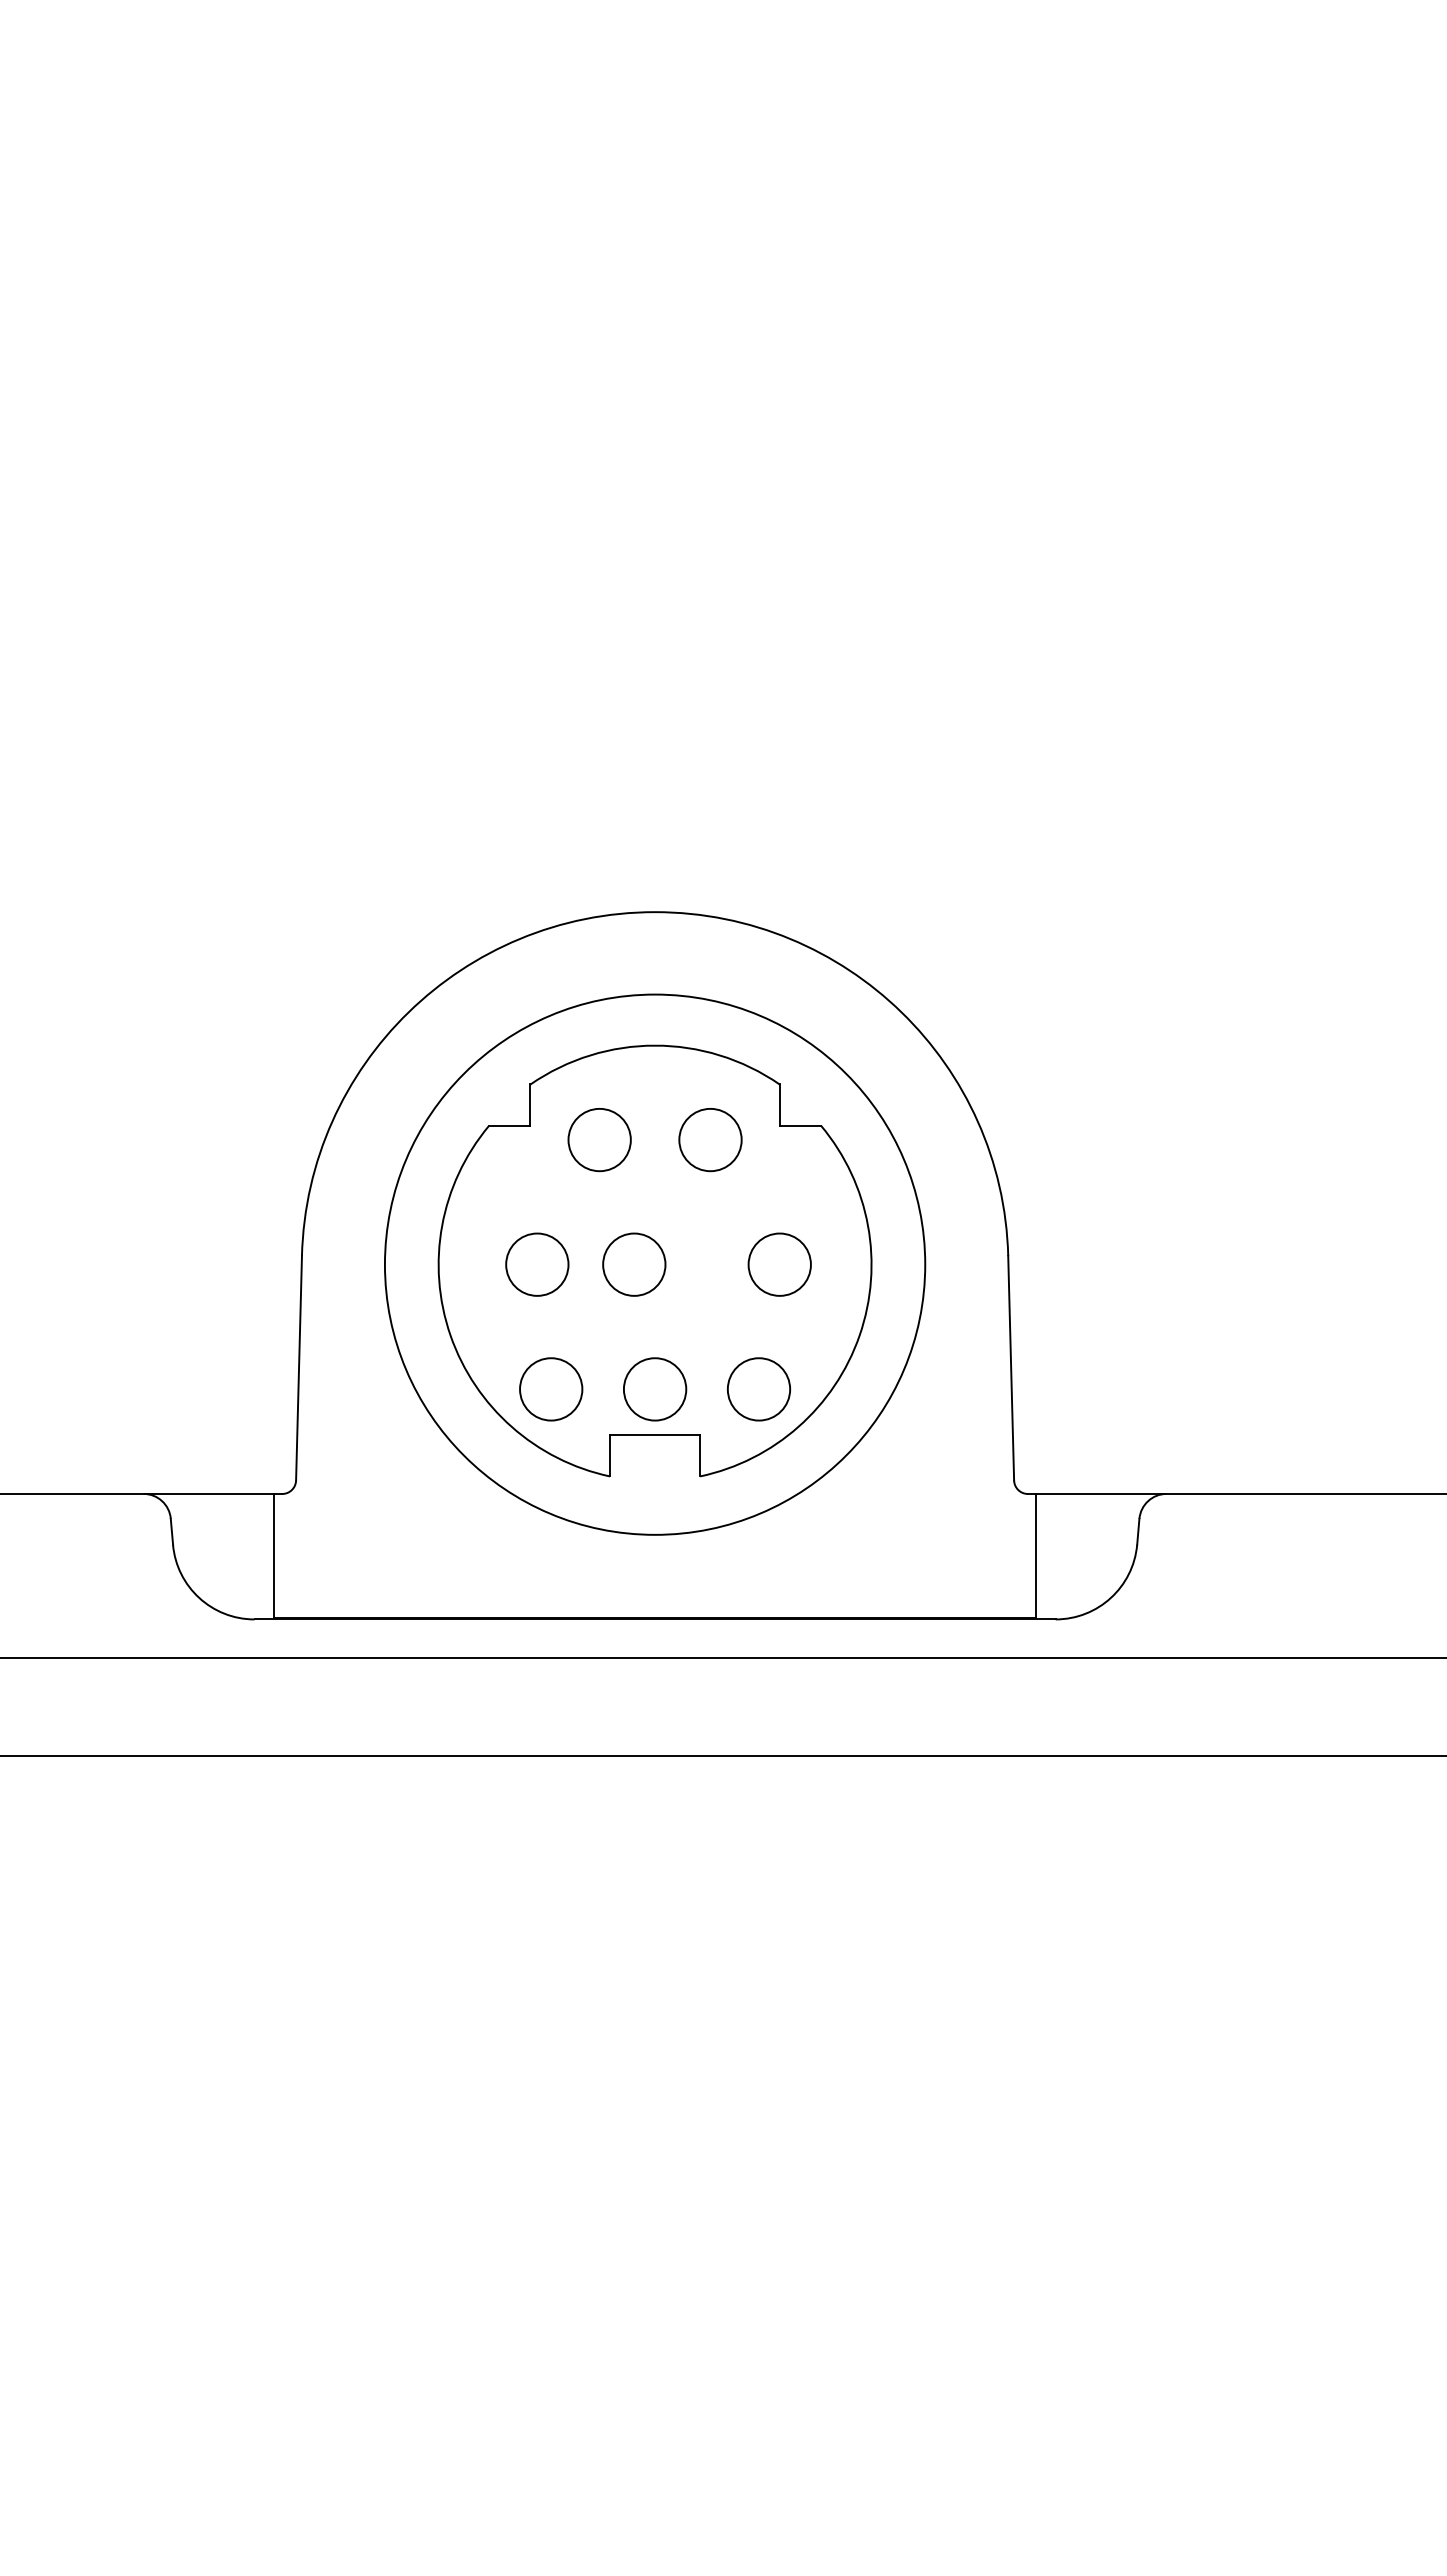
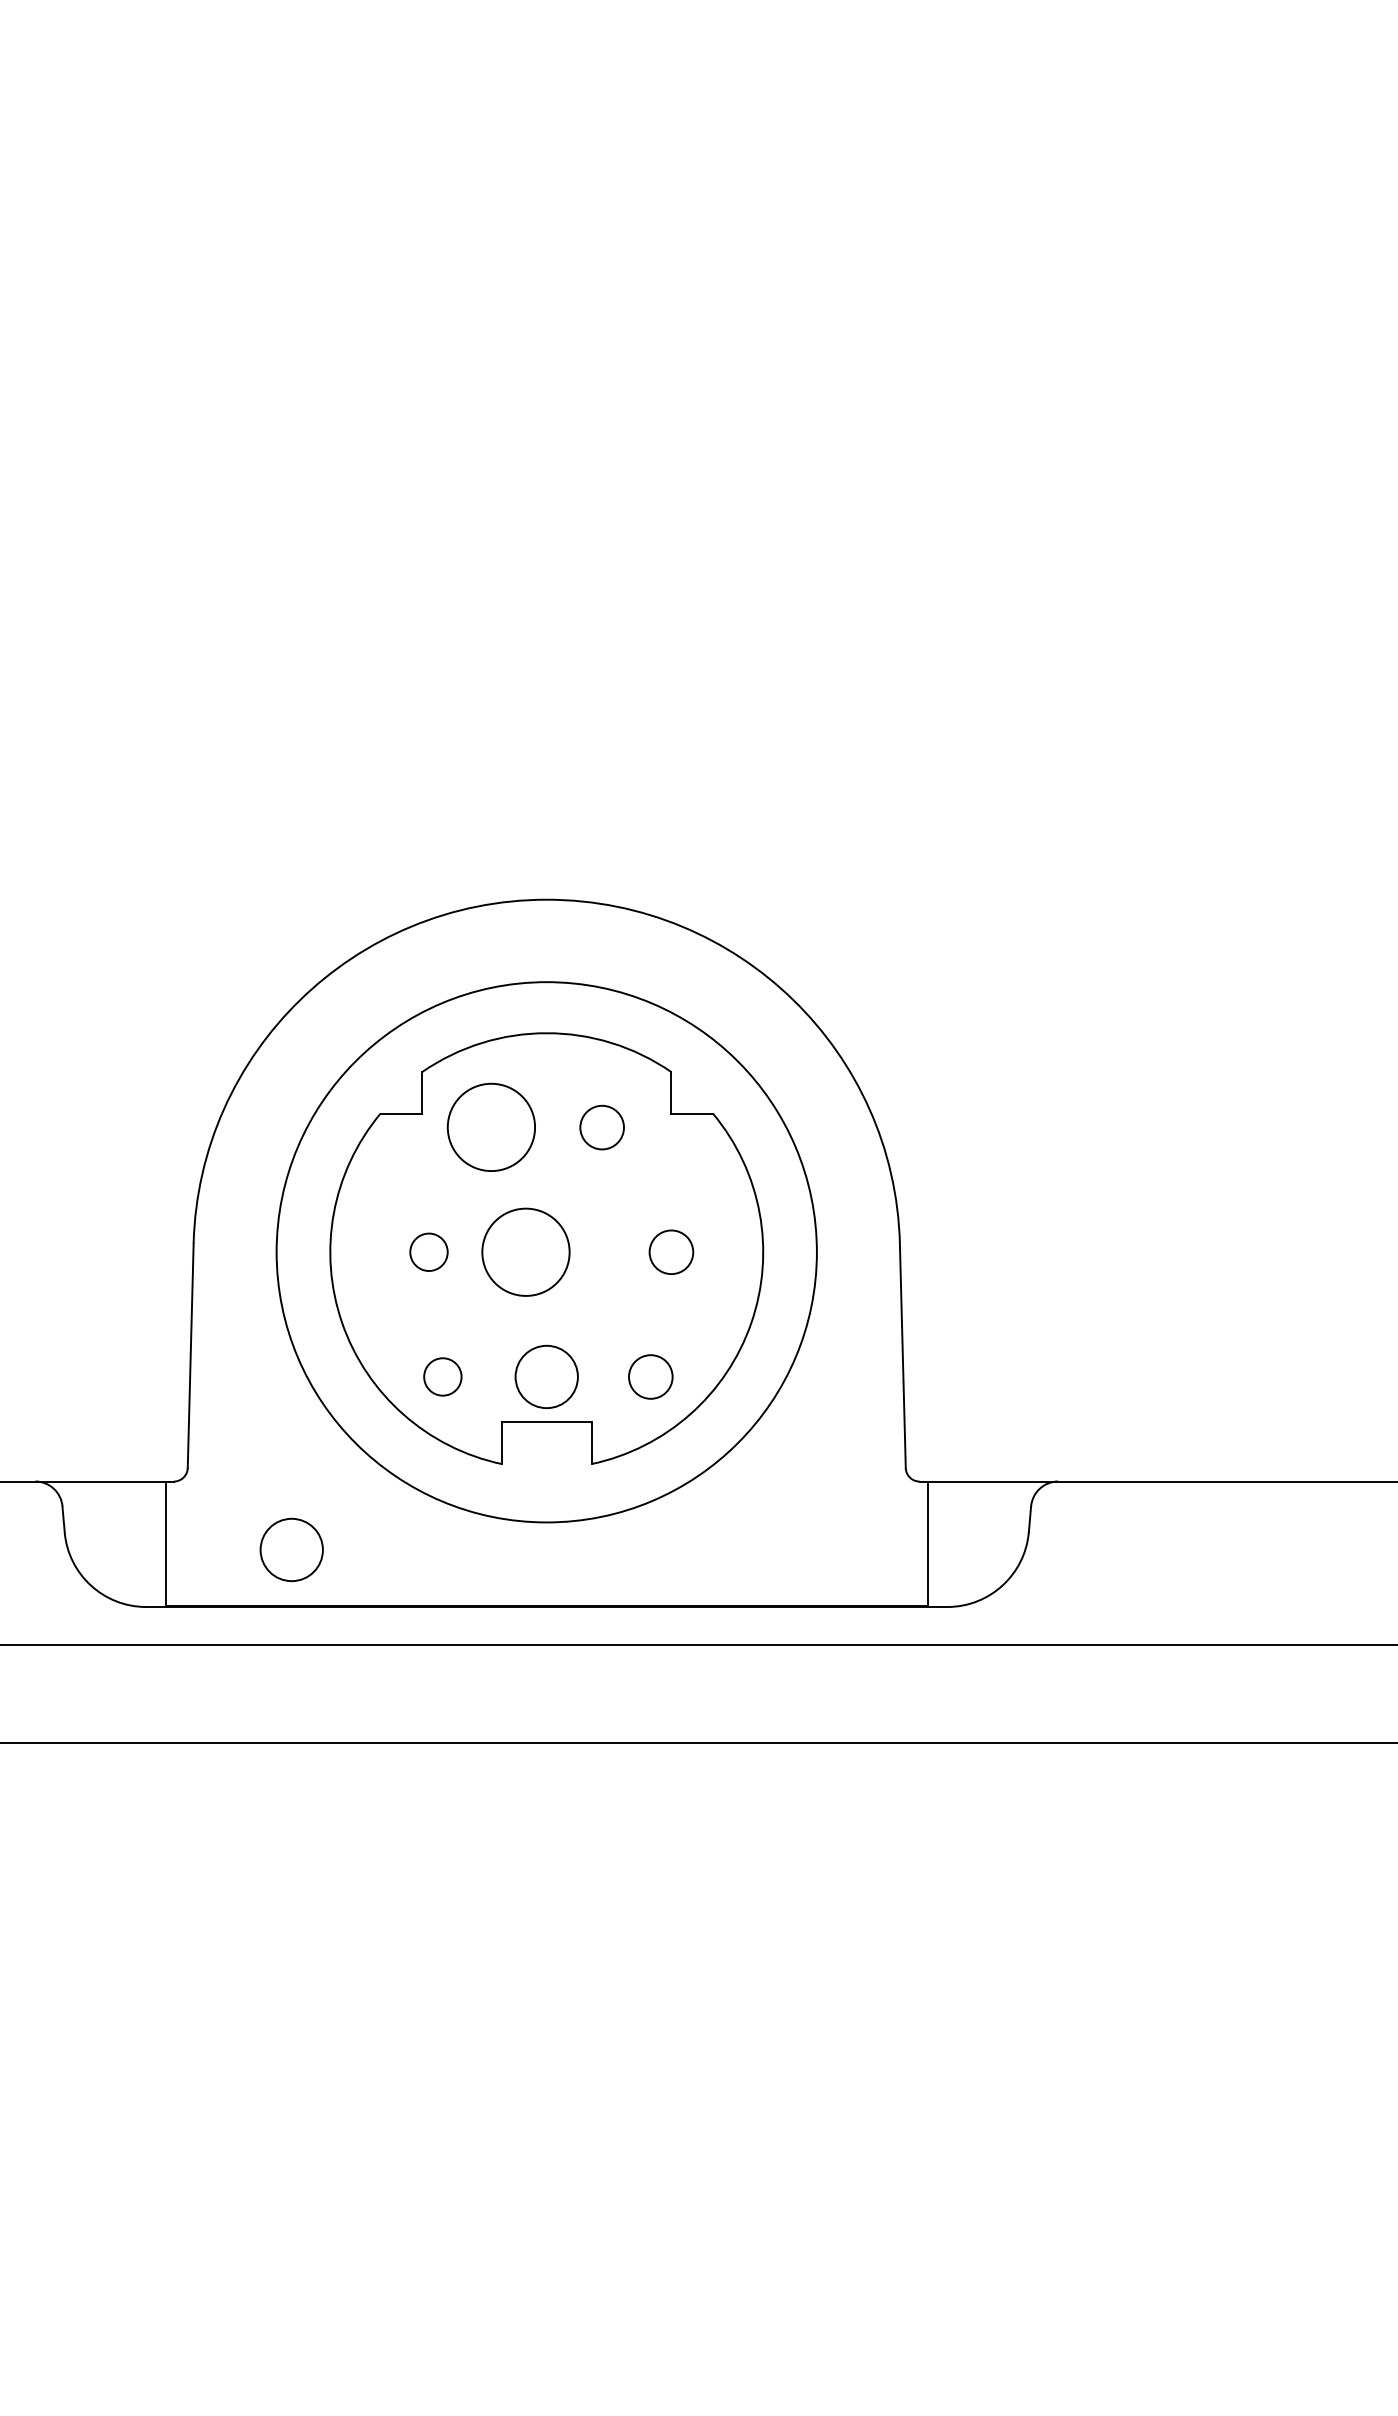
circle: (710, 1139) -> (602, 1127), size x0.7
circle: (599, 1140) -> (491, 1128), size x1.4
circle: (537, 1264) -> (429, 1252), size x0.6
circle: (634, 1264) -> (526, 1252), size x1.4
circle: (779, 1264) -> (671, 1252), size x0.7
circle: (551, 1389) -> (443, 1377), size x0.6
circle: (759, 1389) -> (651, 1377), size x0.7
circle: (400, 1562) -> (292, 1550), added

